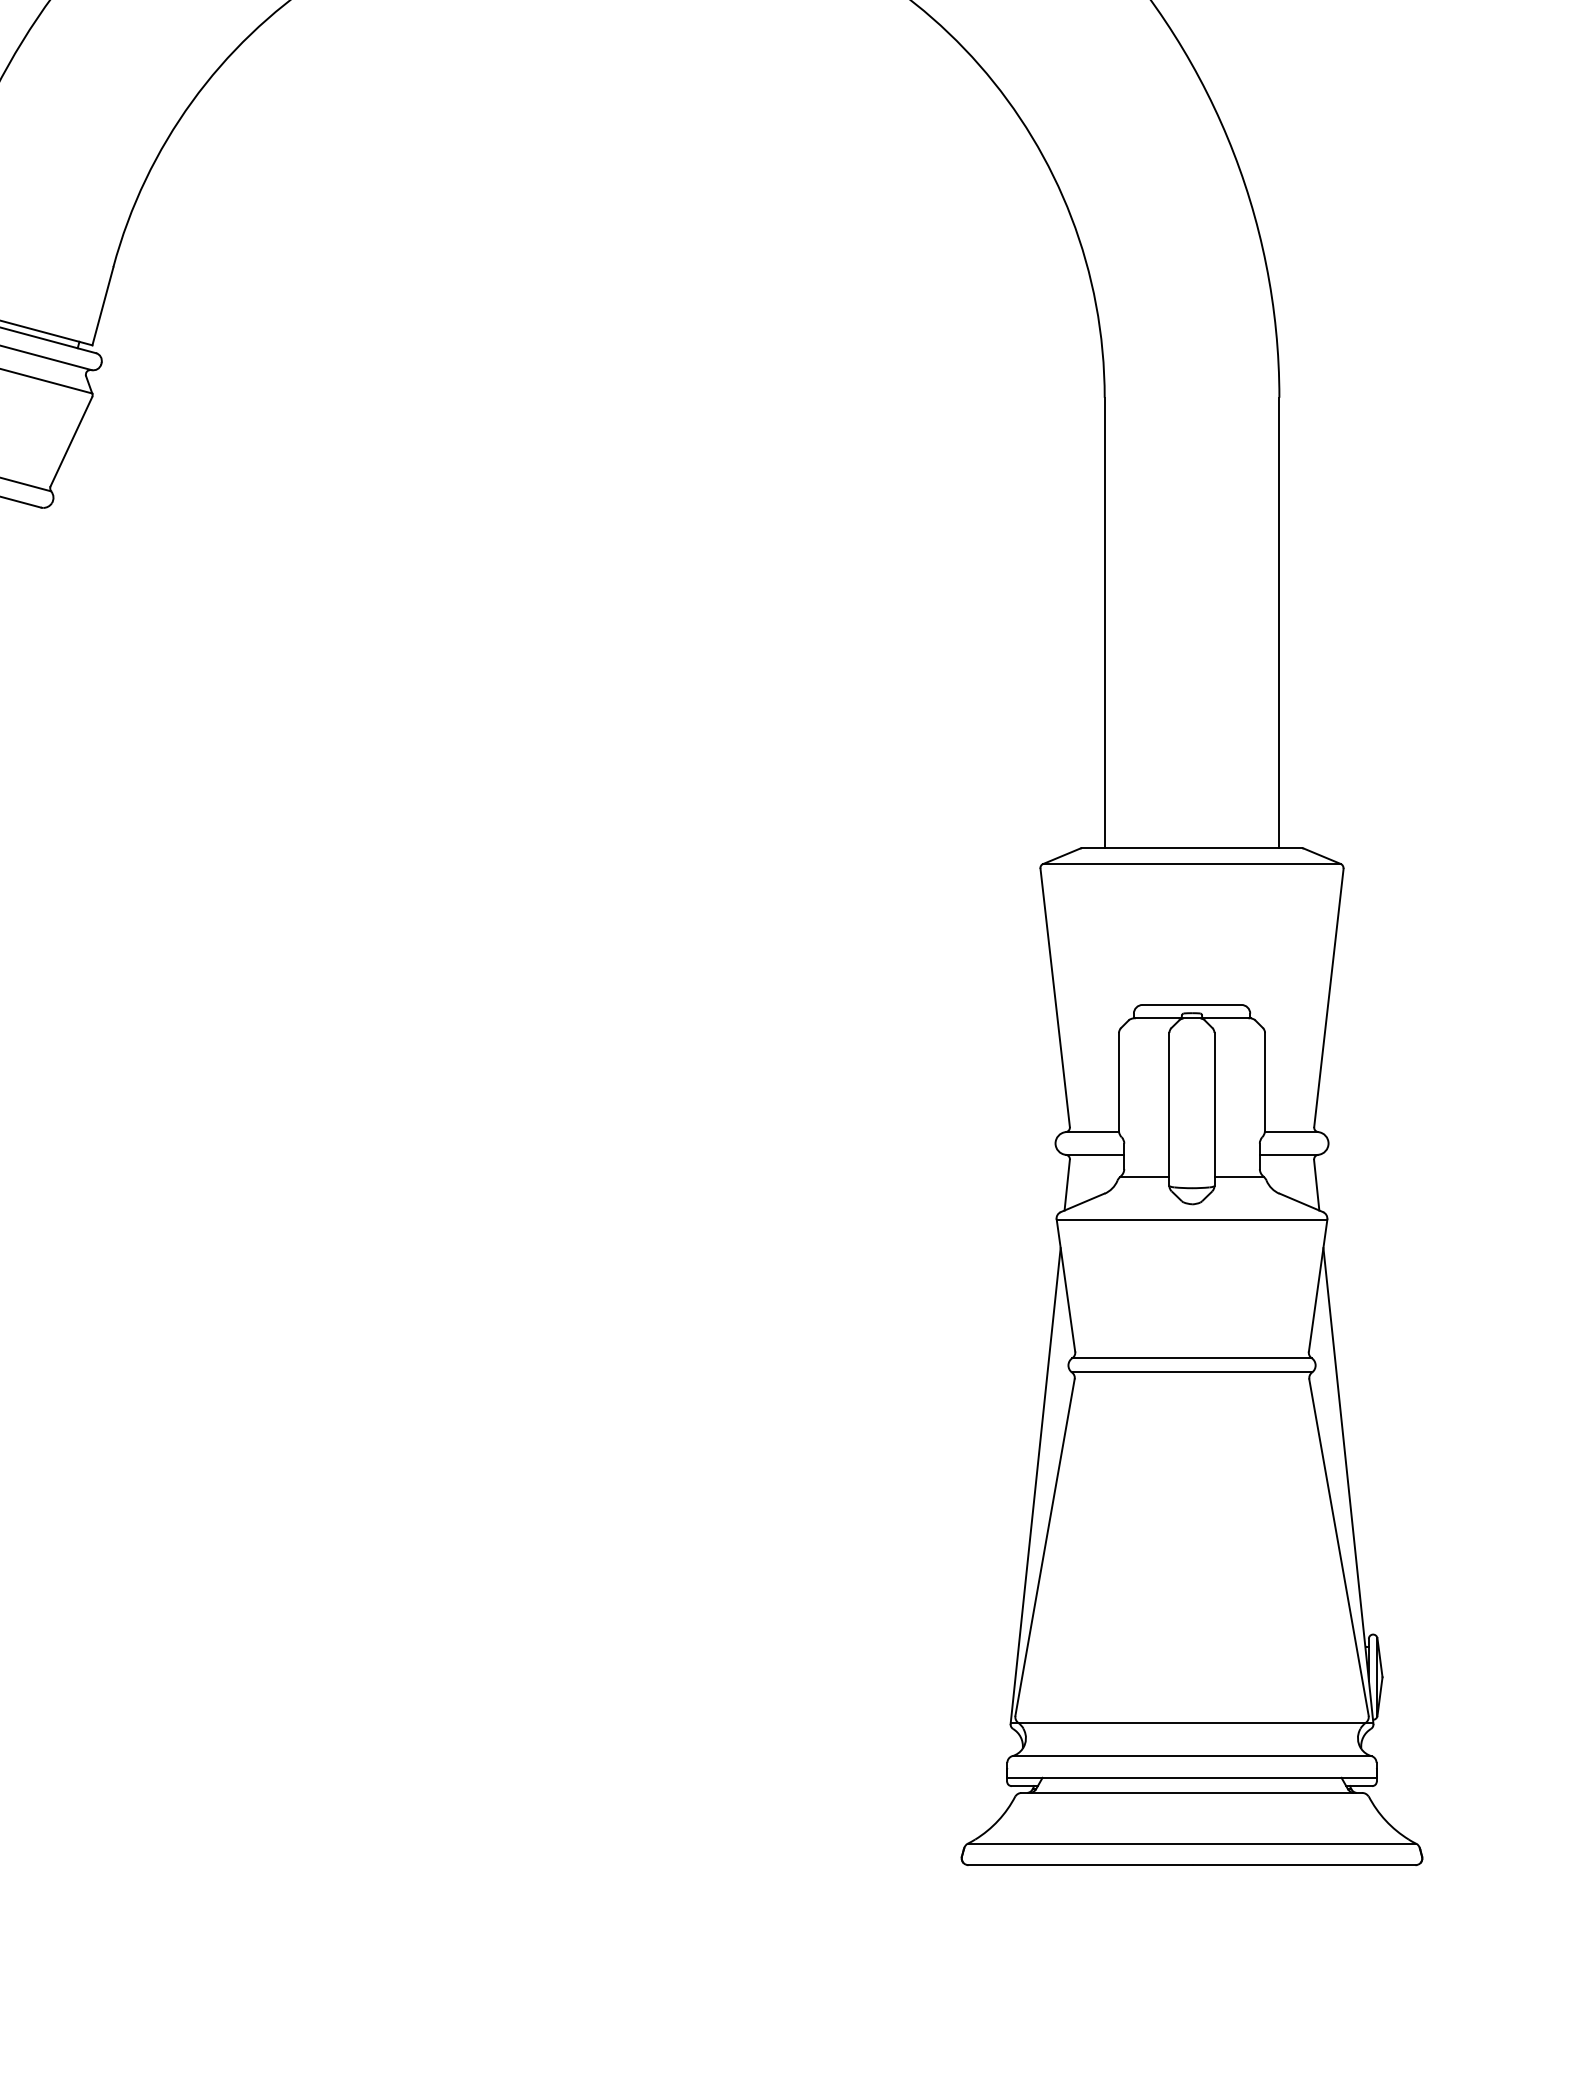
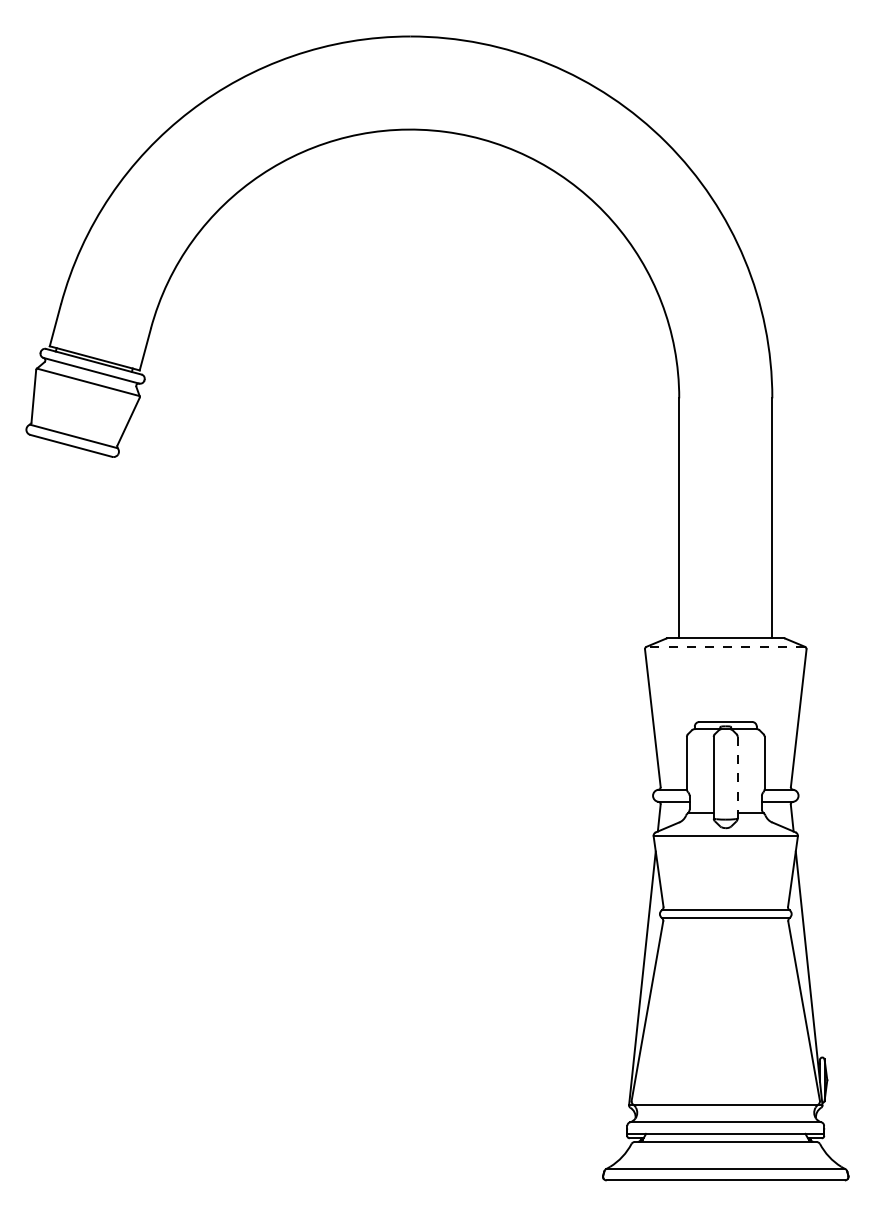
line: (1191, 863) -> (725, 646), solid -> dashed
line: (1214, 1109) -> (737, 777), solid -> dashed

